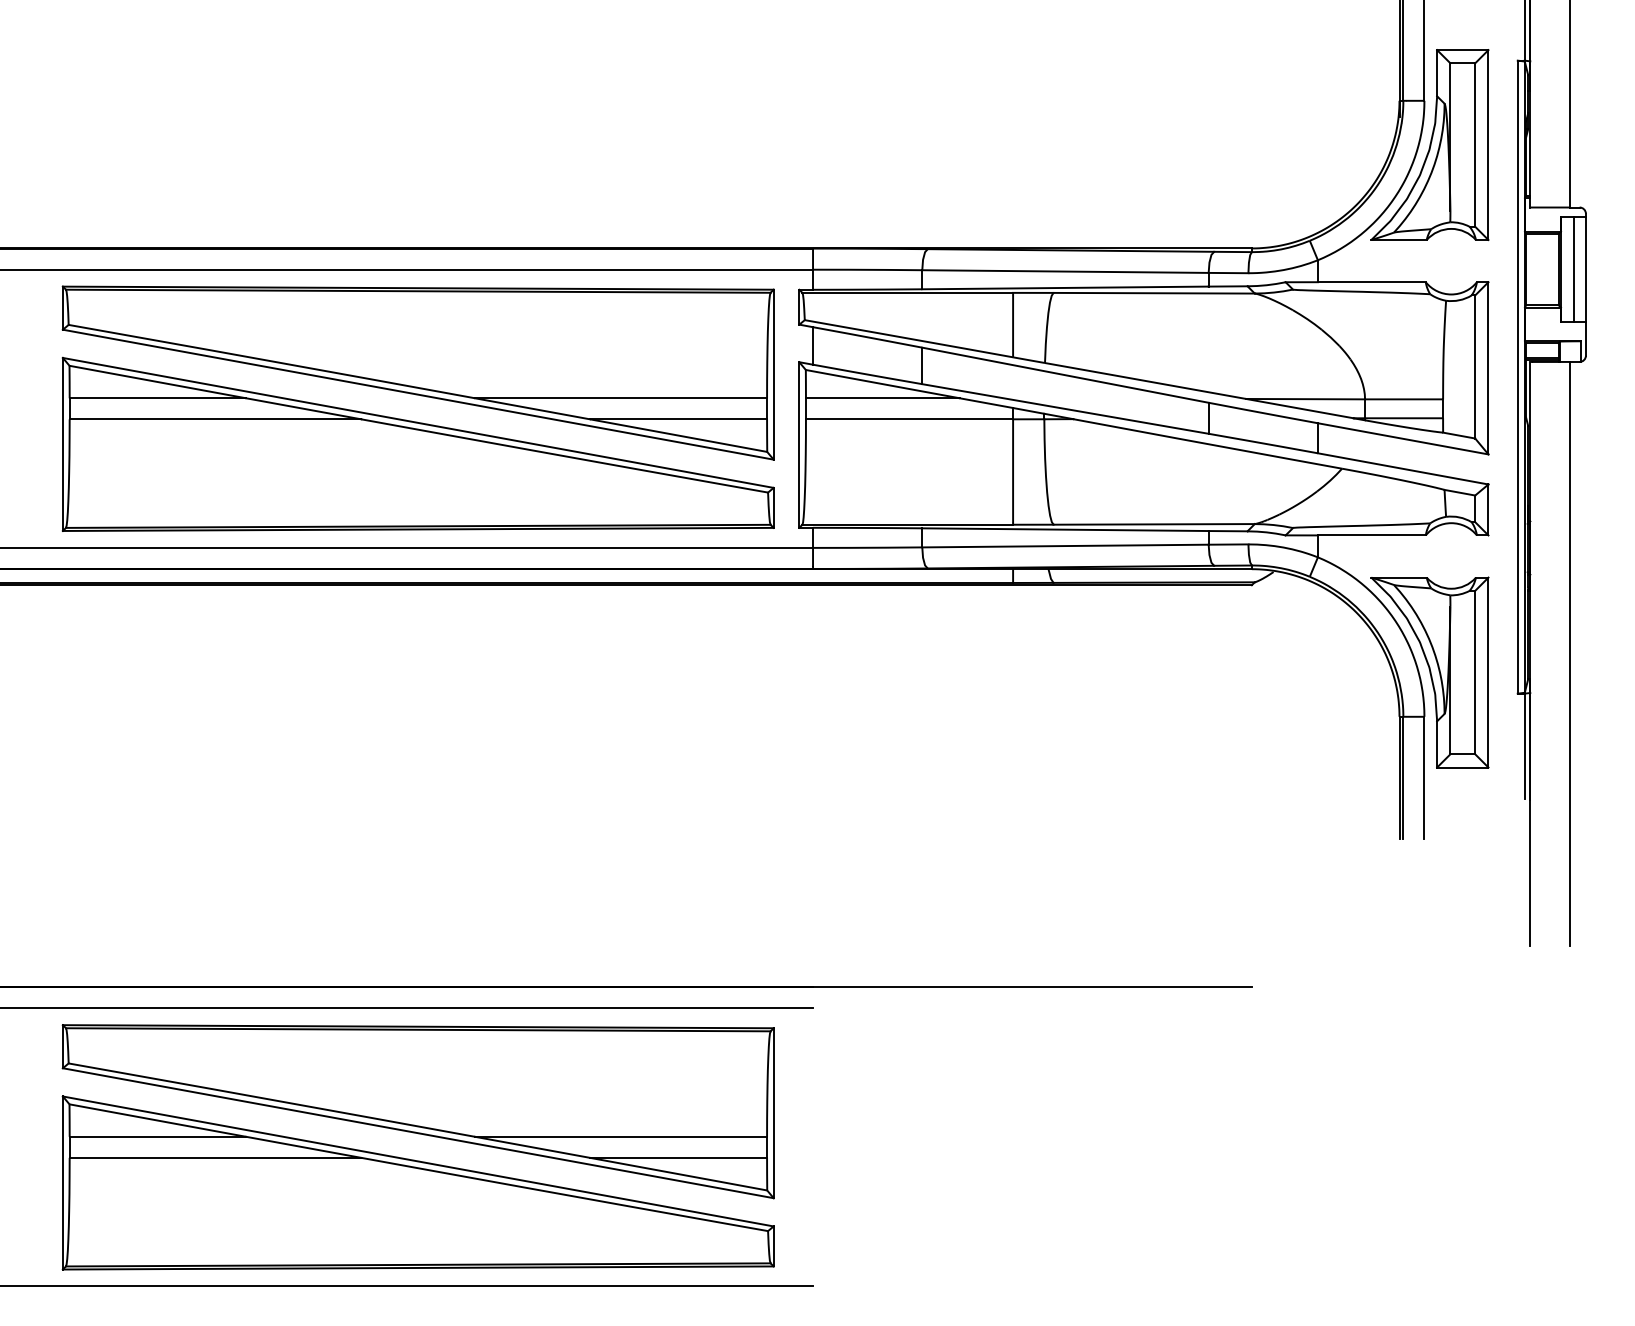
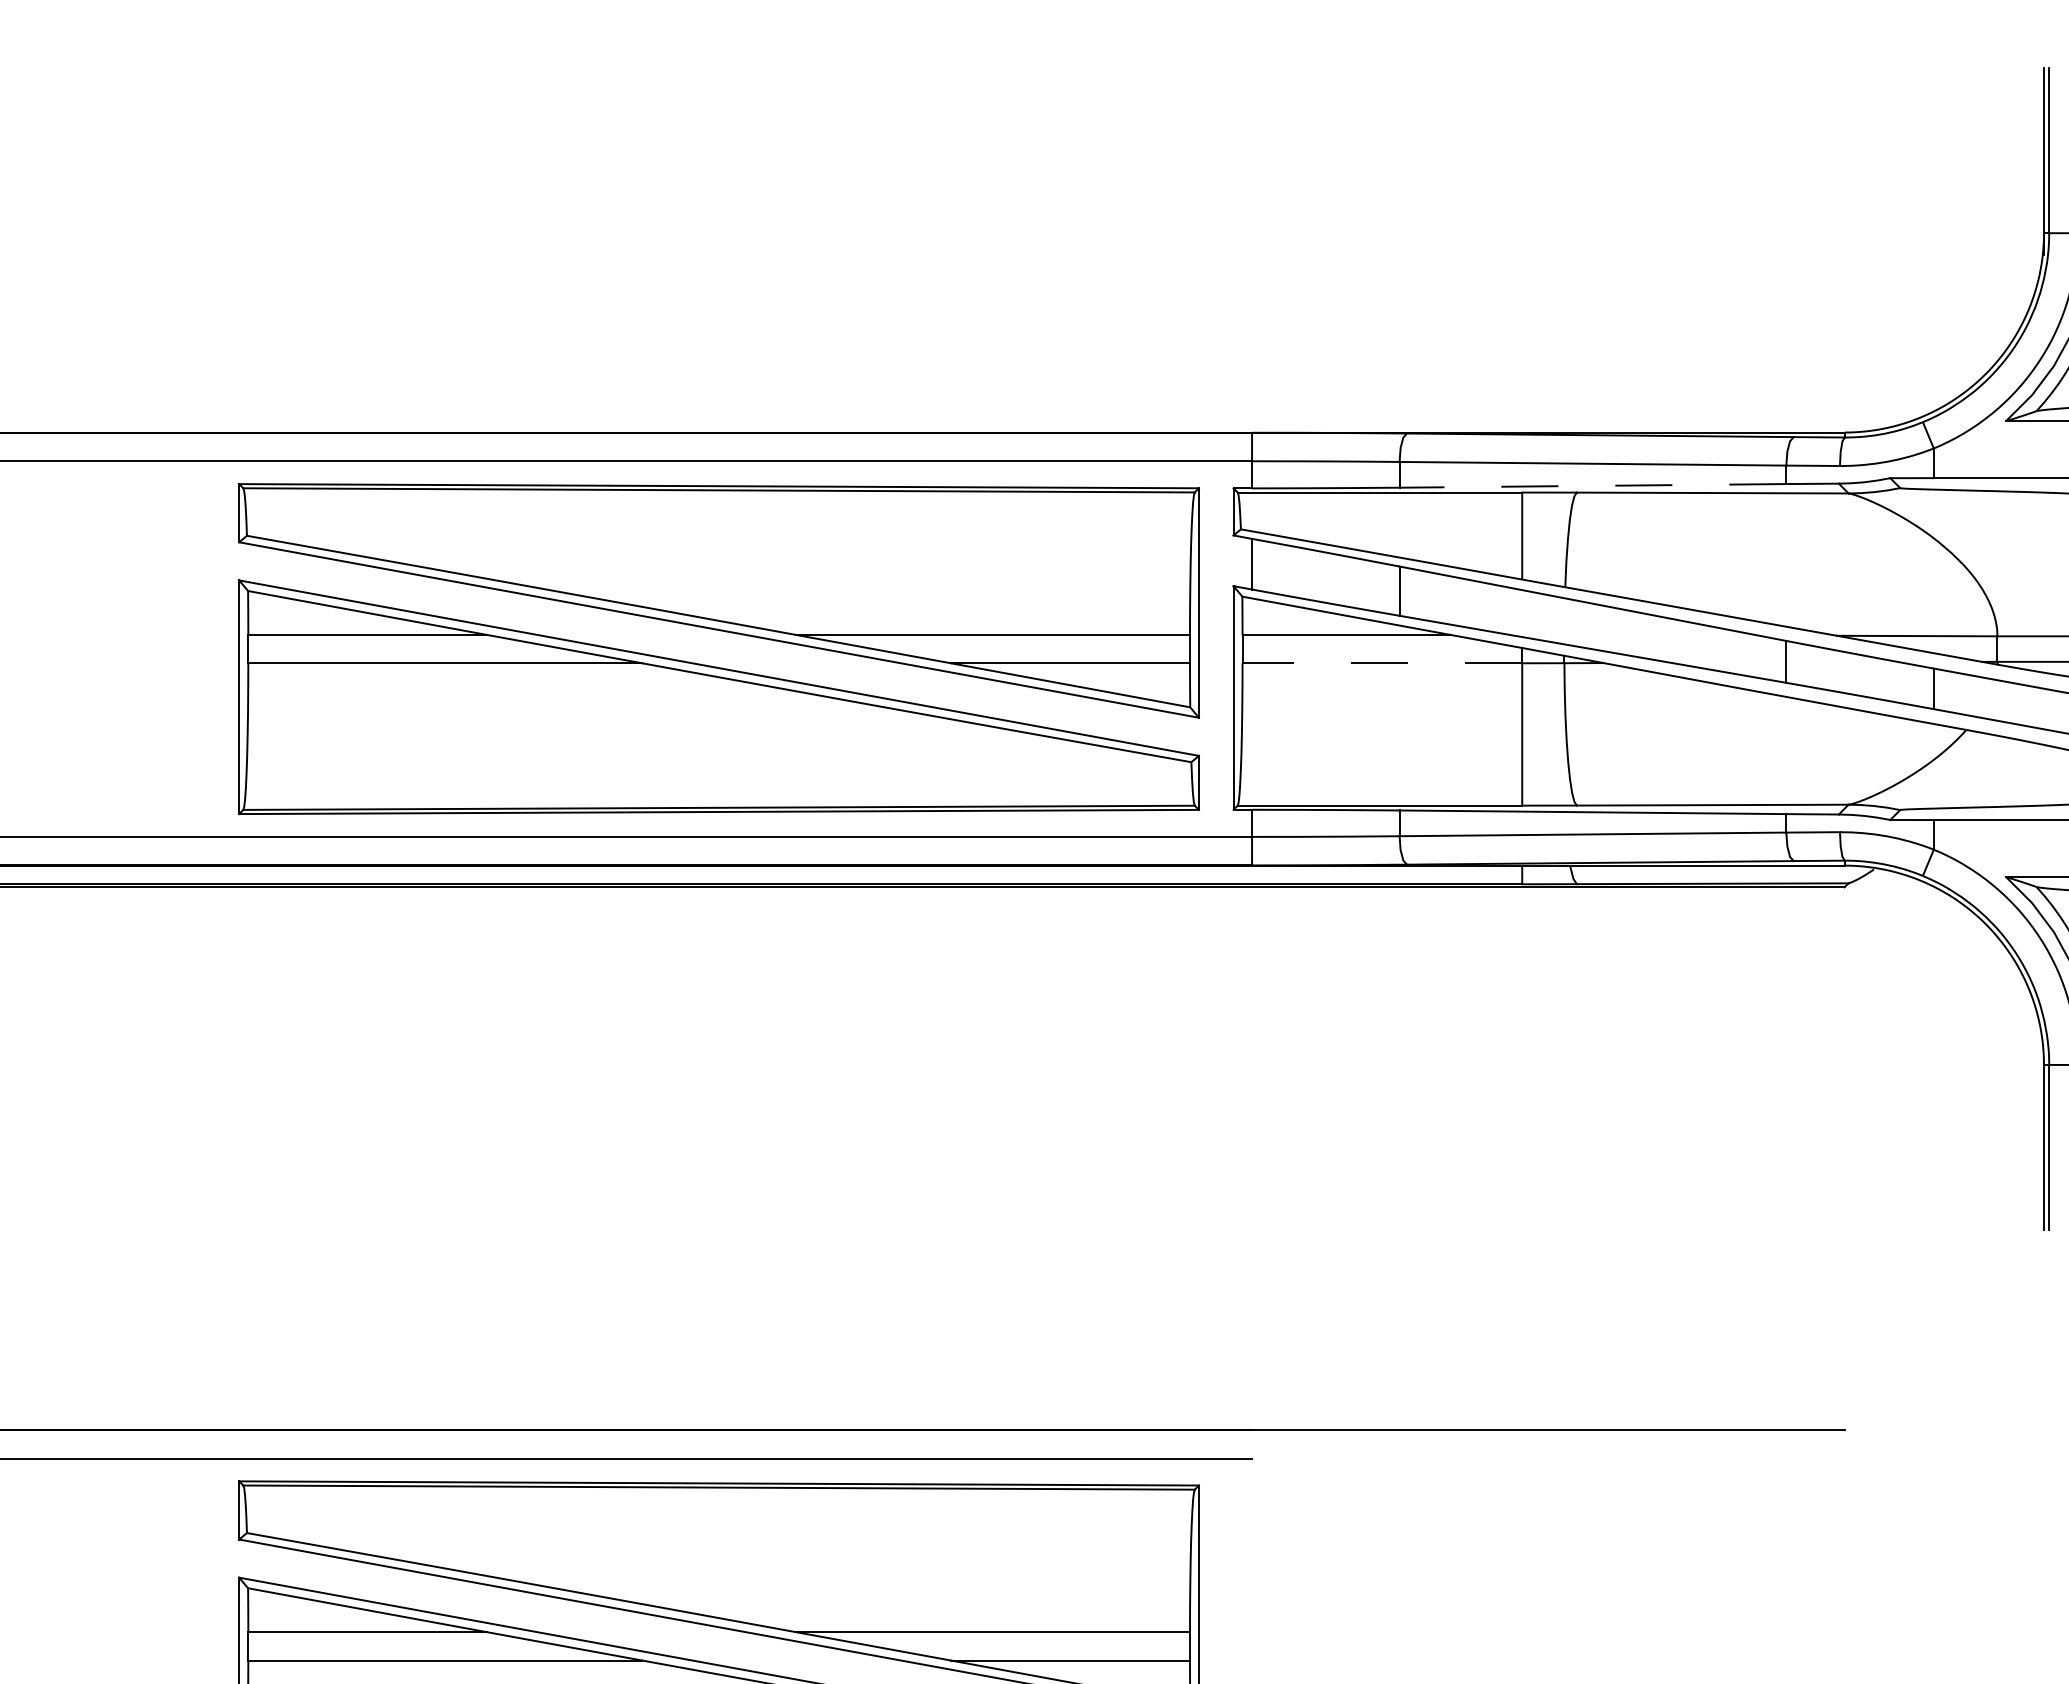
line: (1064, 287) -> (1591, 485), solid -> dashed
line: (909, 419) -> (1382, 663), solid -> dashed

